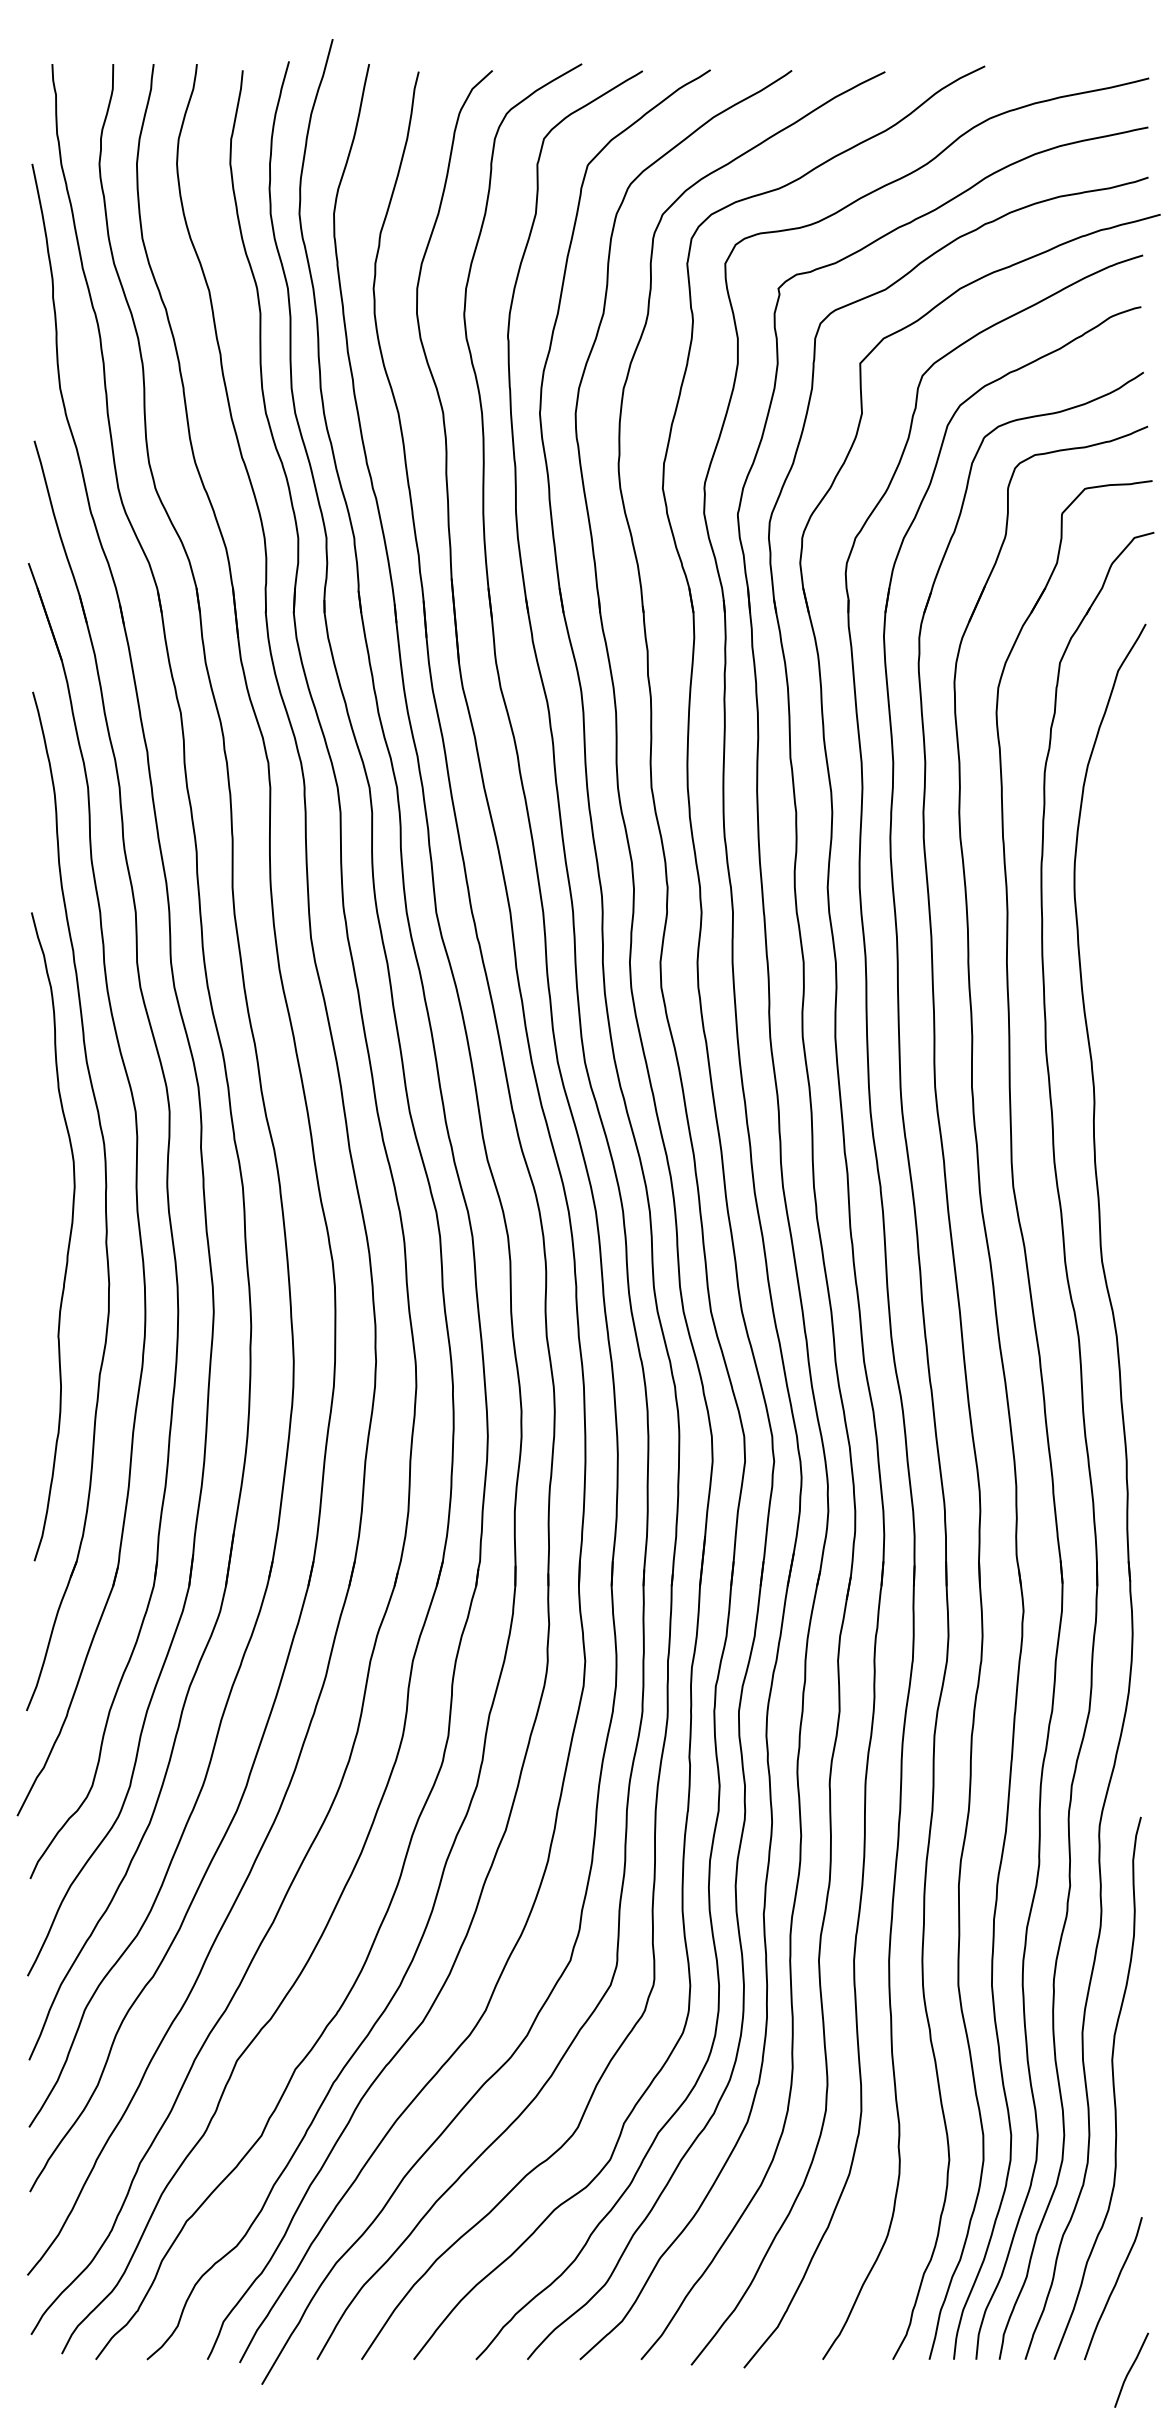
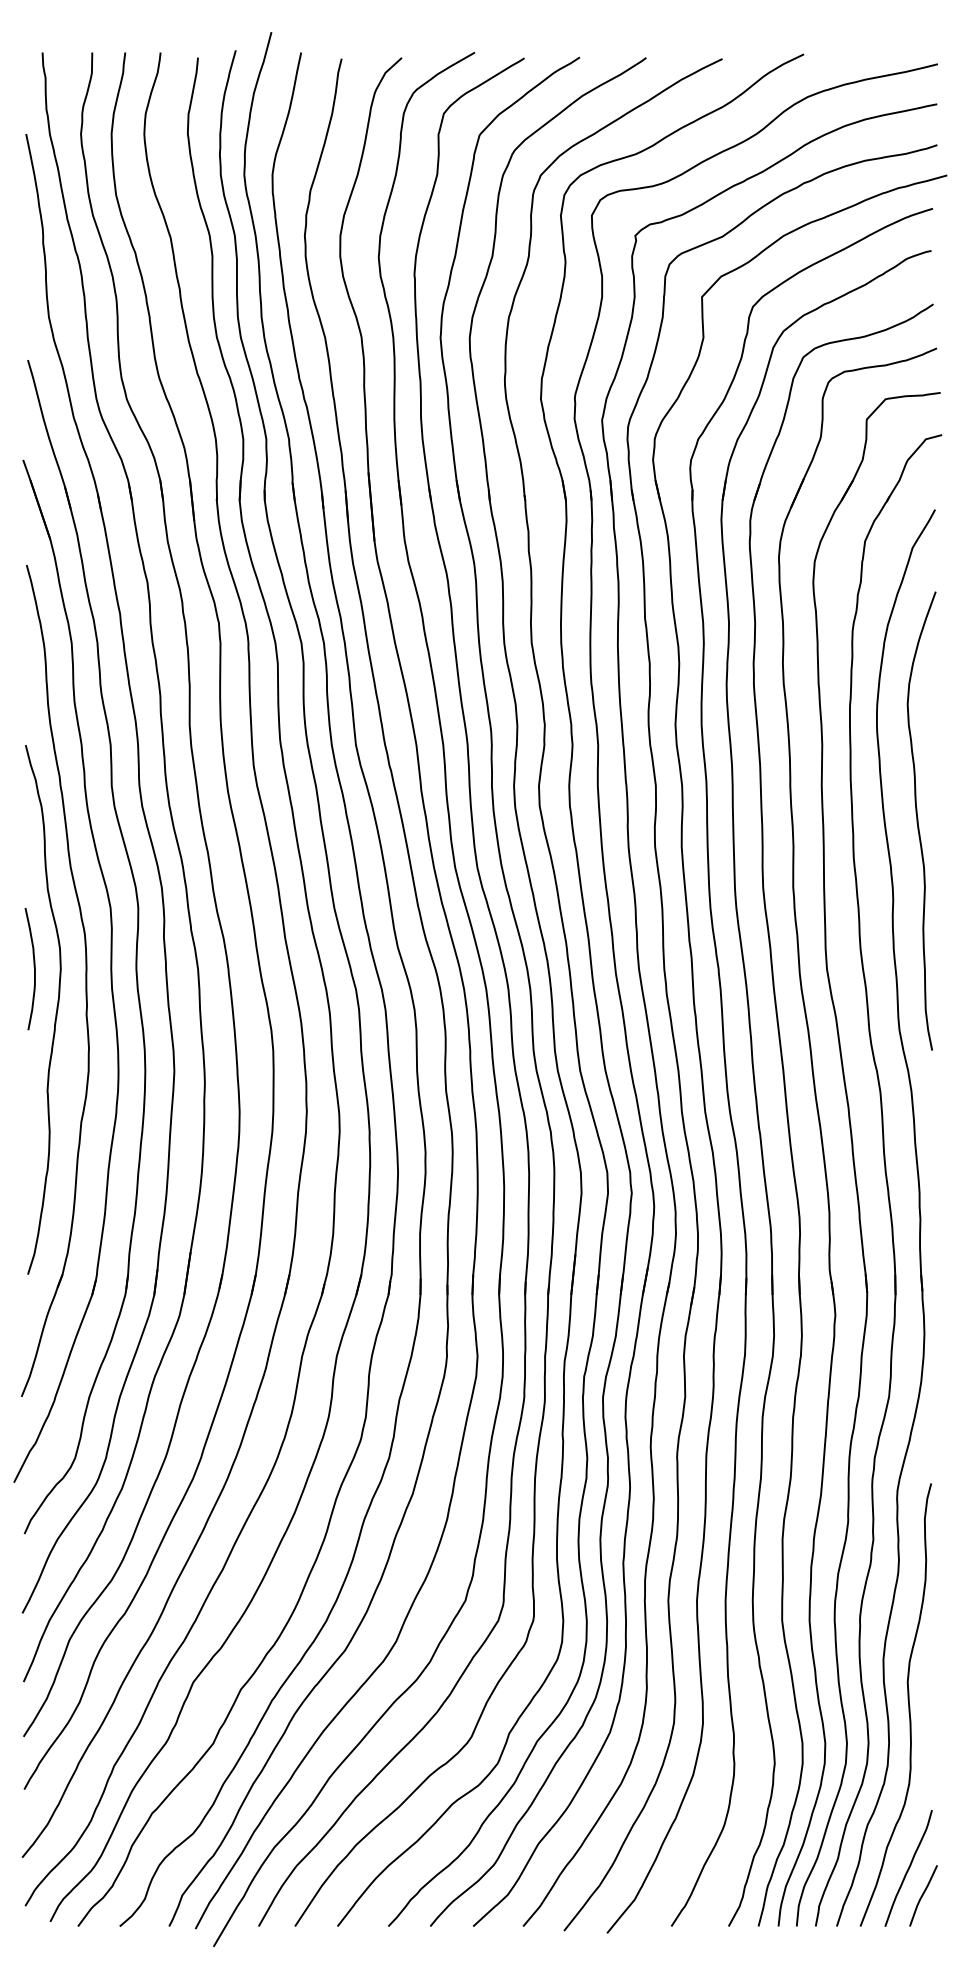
curve: (1125, 1005) -> (918, 821), added
curve: (41, 1183) -> (33, 966), added
line: (1131, 2369) -> (923, 1895), moved

